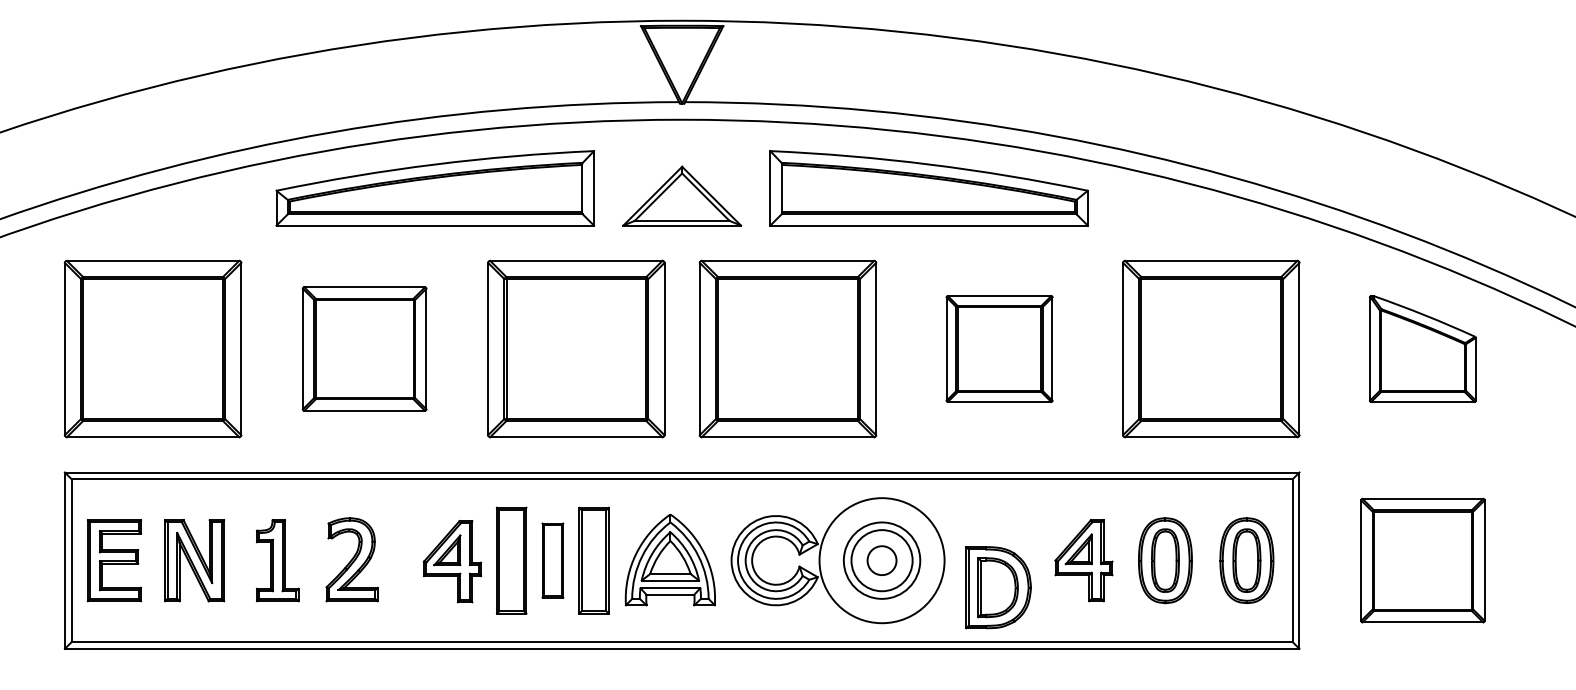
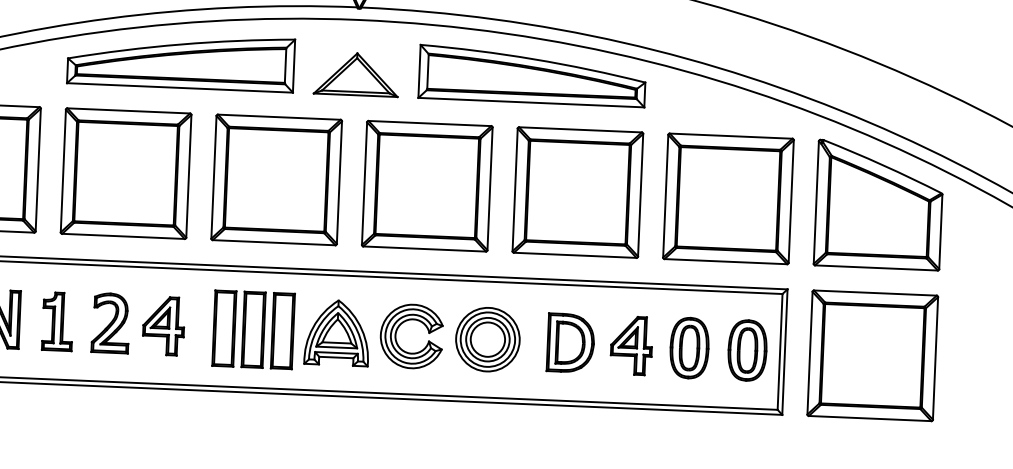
part: (364, 348) -> (125, 173), size x1.43
part: (999, 348) -> (577, 192), size x1.67
part: (1422, 348) -> (878, 204), size x1.67
part: (552, 560) -> (253, 329), size x1.43
circle: (881, 560) -> (487, 339), size x0.71
circle: (881, 560) -> (487, 339), size x1.67
part: (1422, 560) -> (872, 355), size x1.43
part: (452, 561) -> (163, 325), moved
part: (998, 587) -> (570, 343), moved

